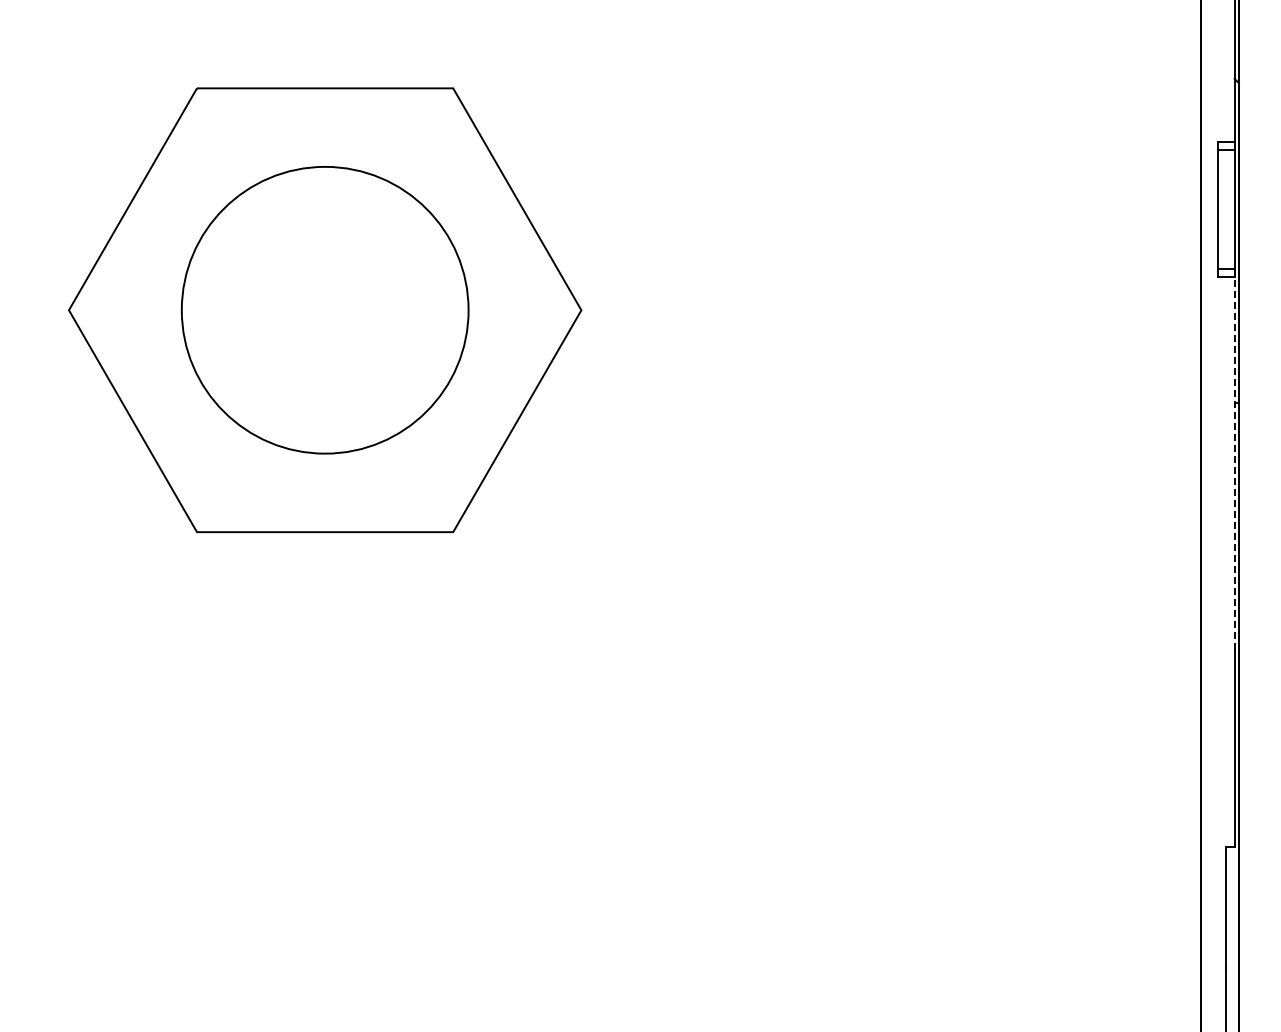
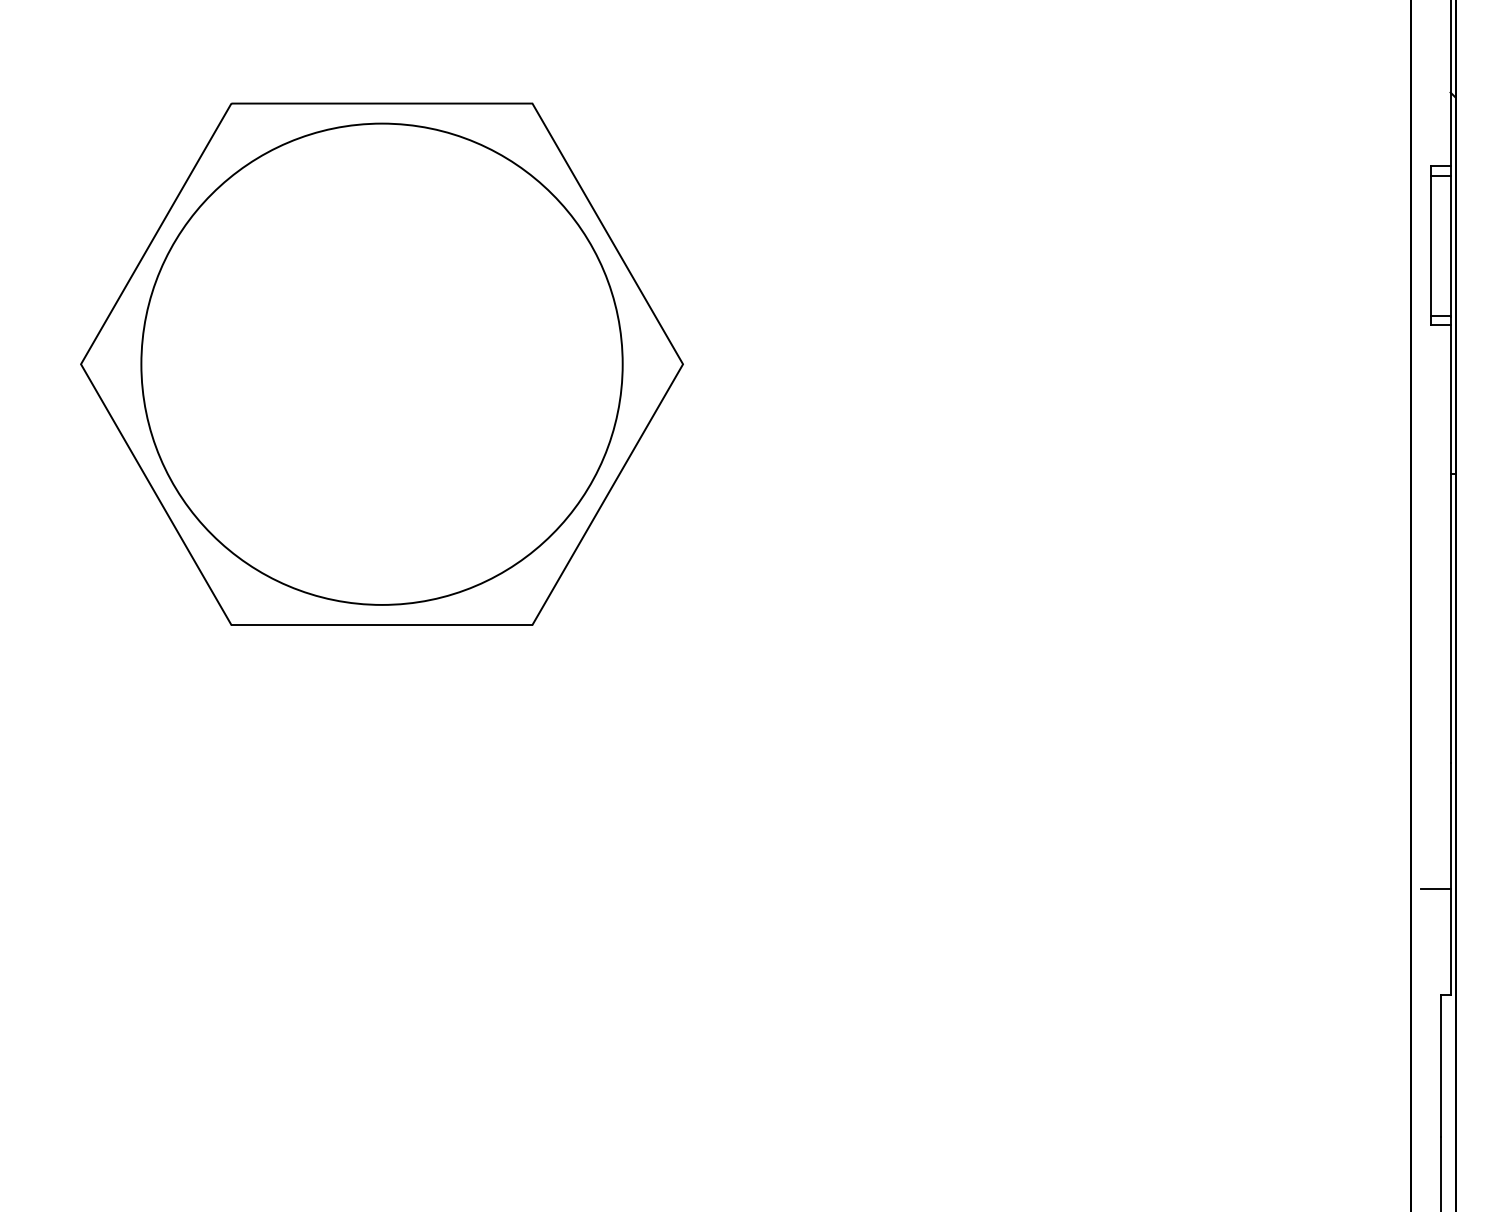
circle: (325, 310) -> (382, 364), size x1.43
line: (1234, 463) -> (1450, 544), dashed -> solid
line: (1221, 757) -> (1435, 889), added

